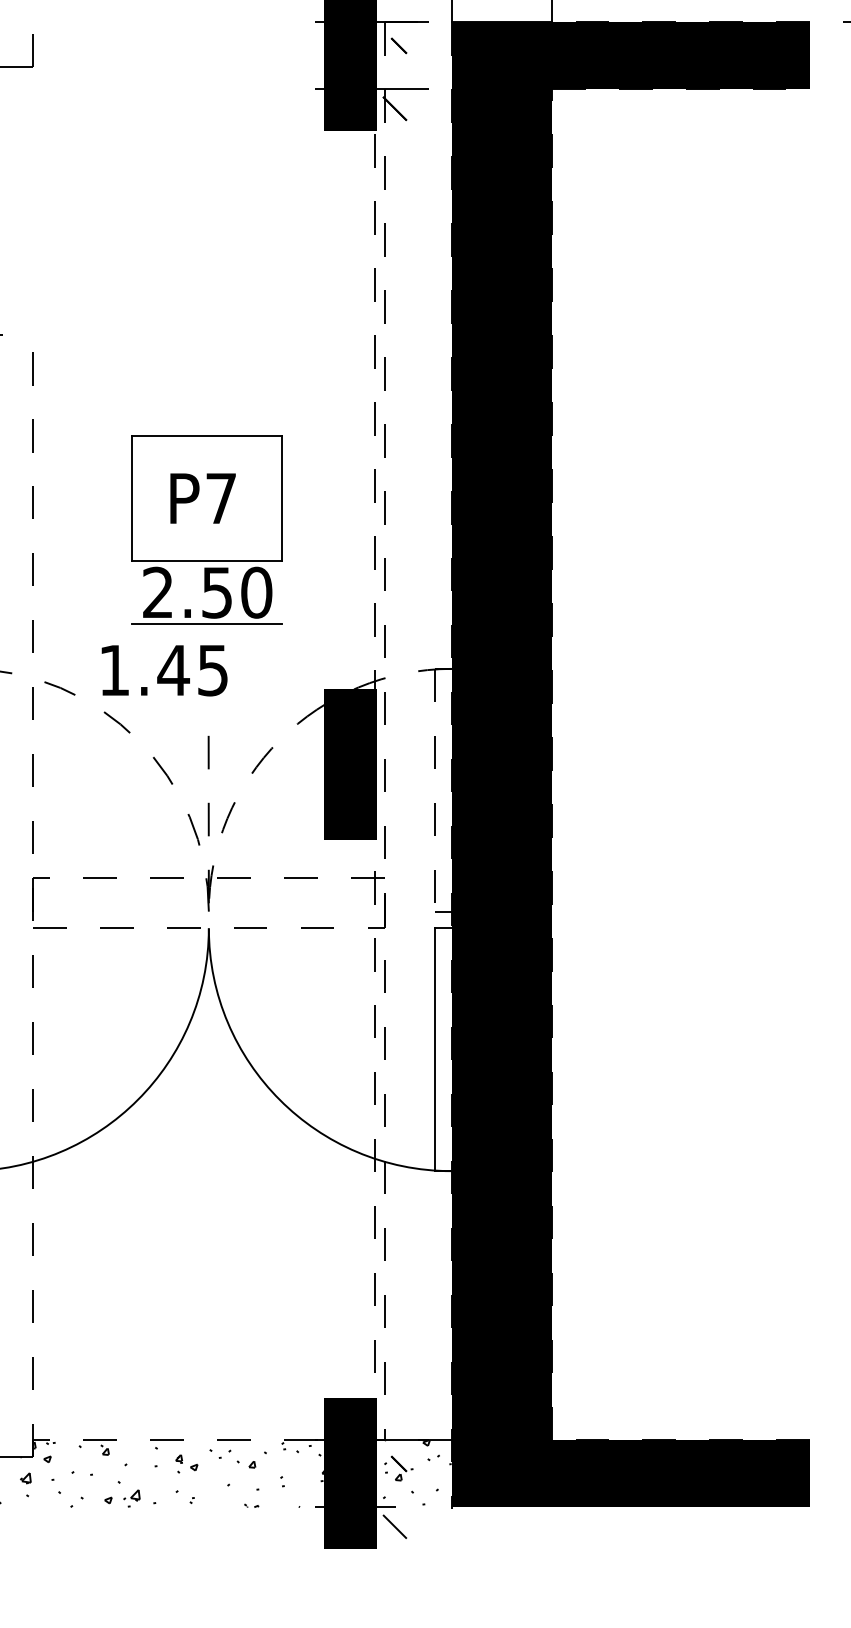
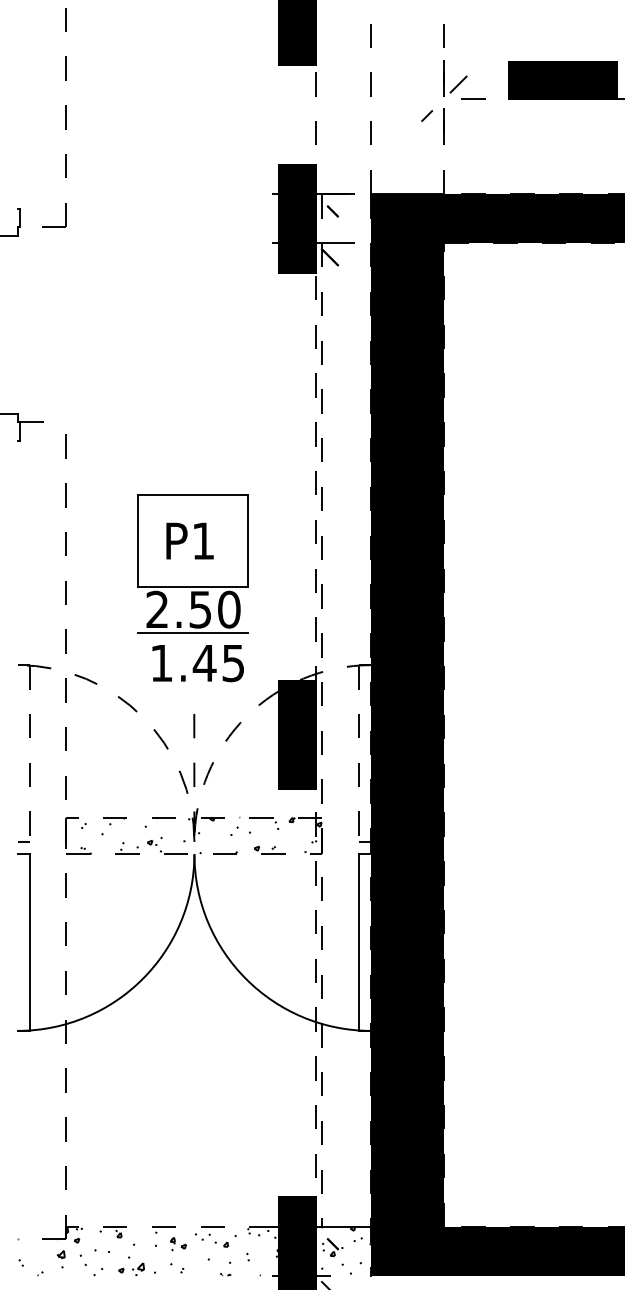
text: (221, 497) -> (203, 540), P7 -> P1
text: (163, 670) -> (197, 663), moved
hatch: (217, 902) -> (200, 835), added

